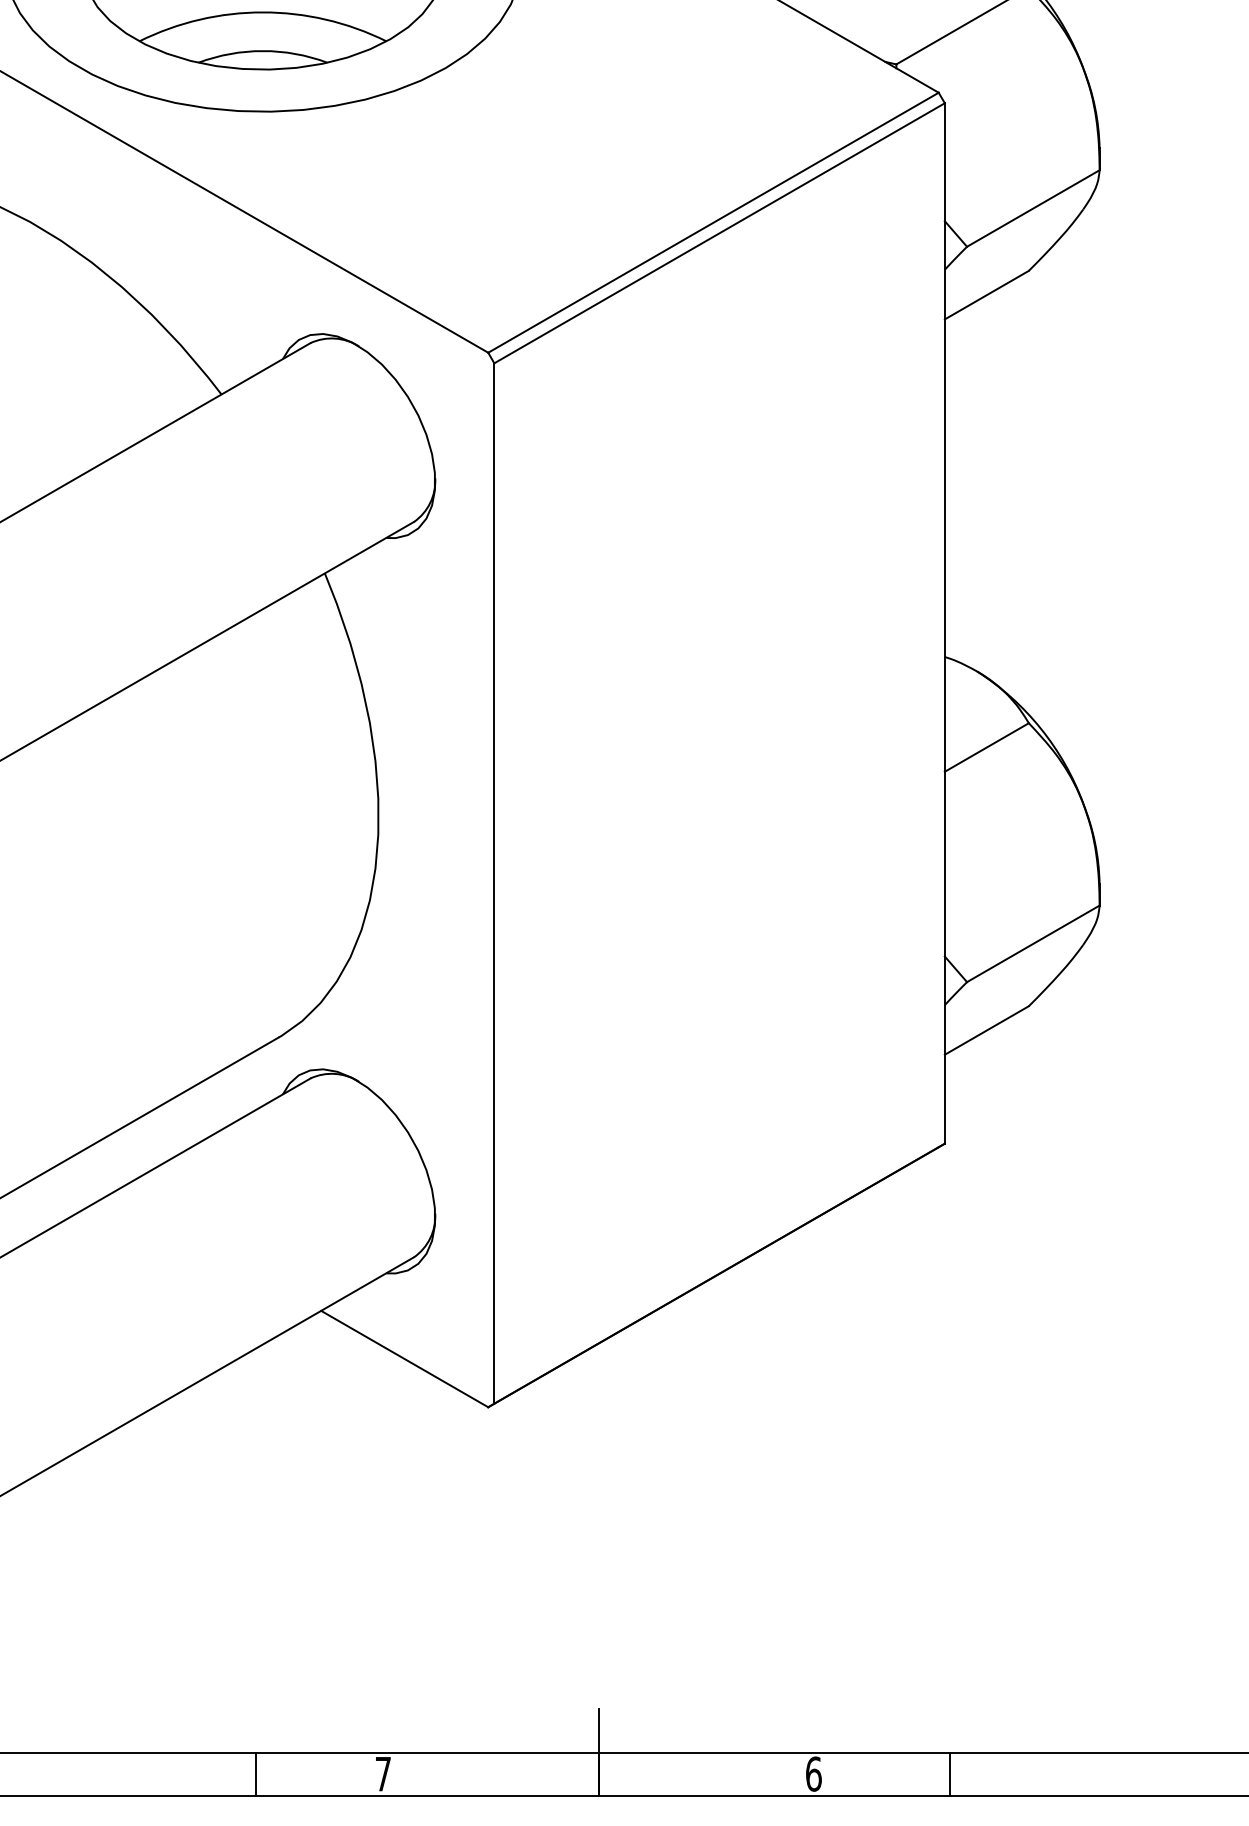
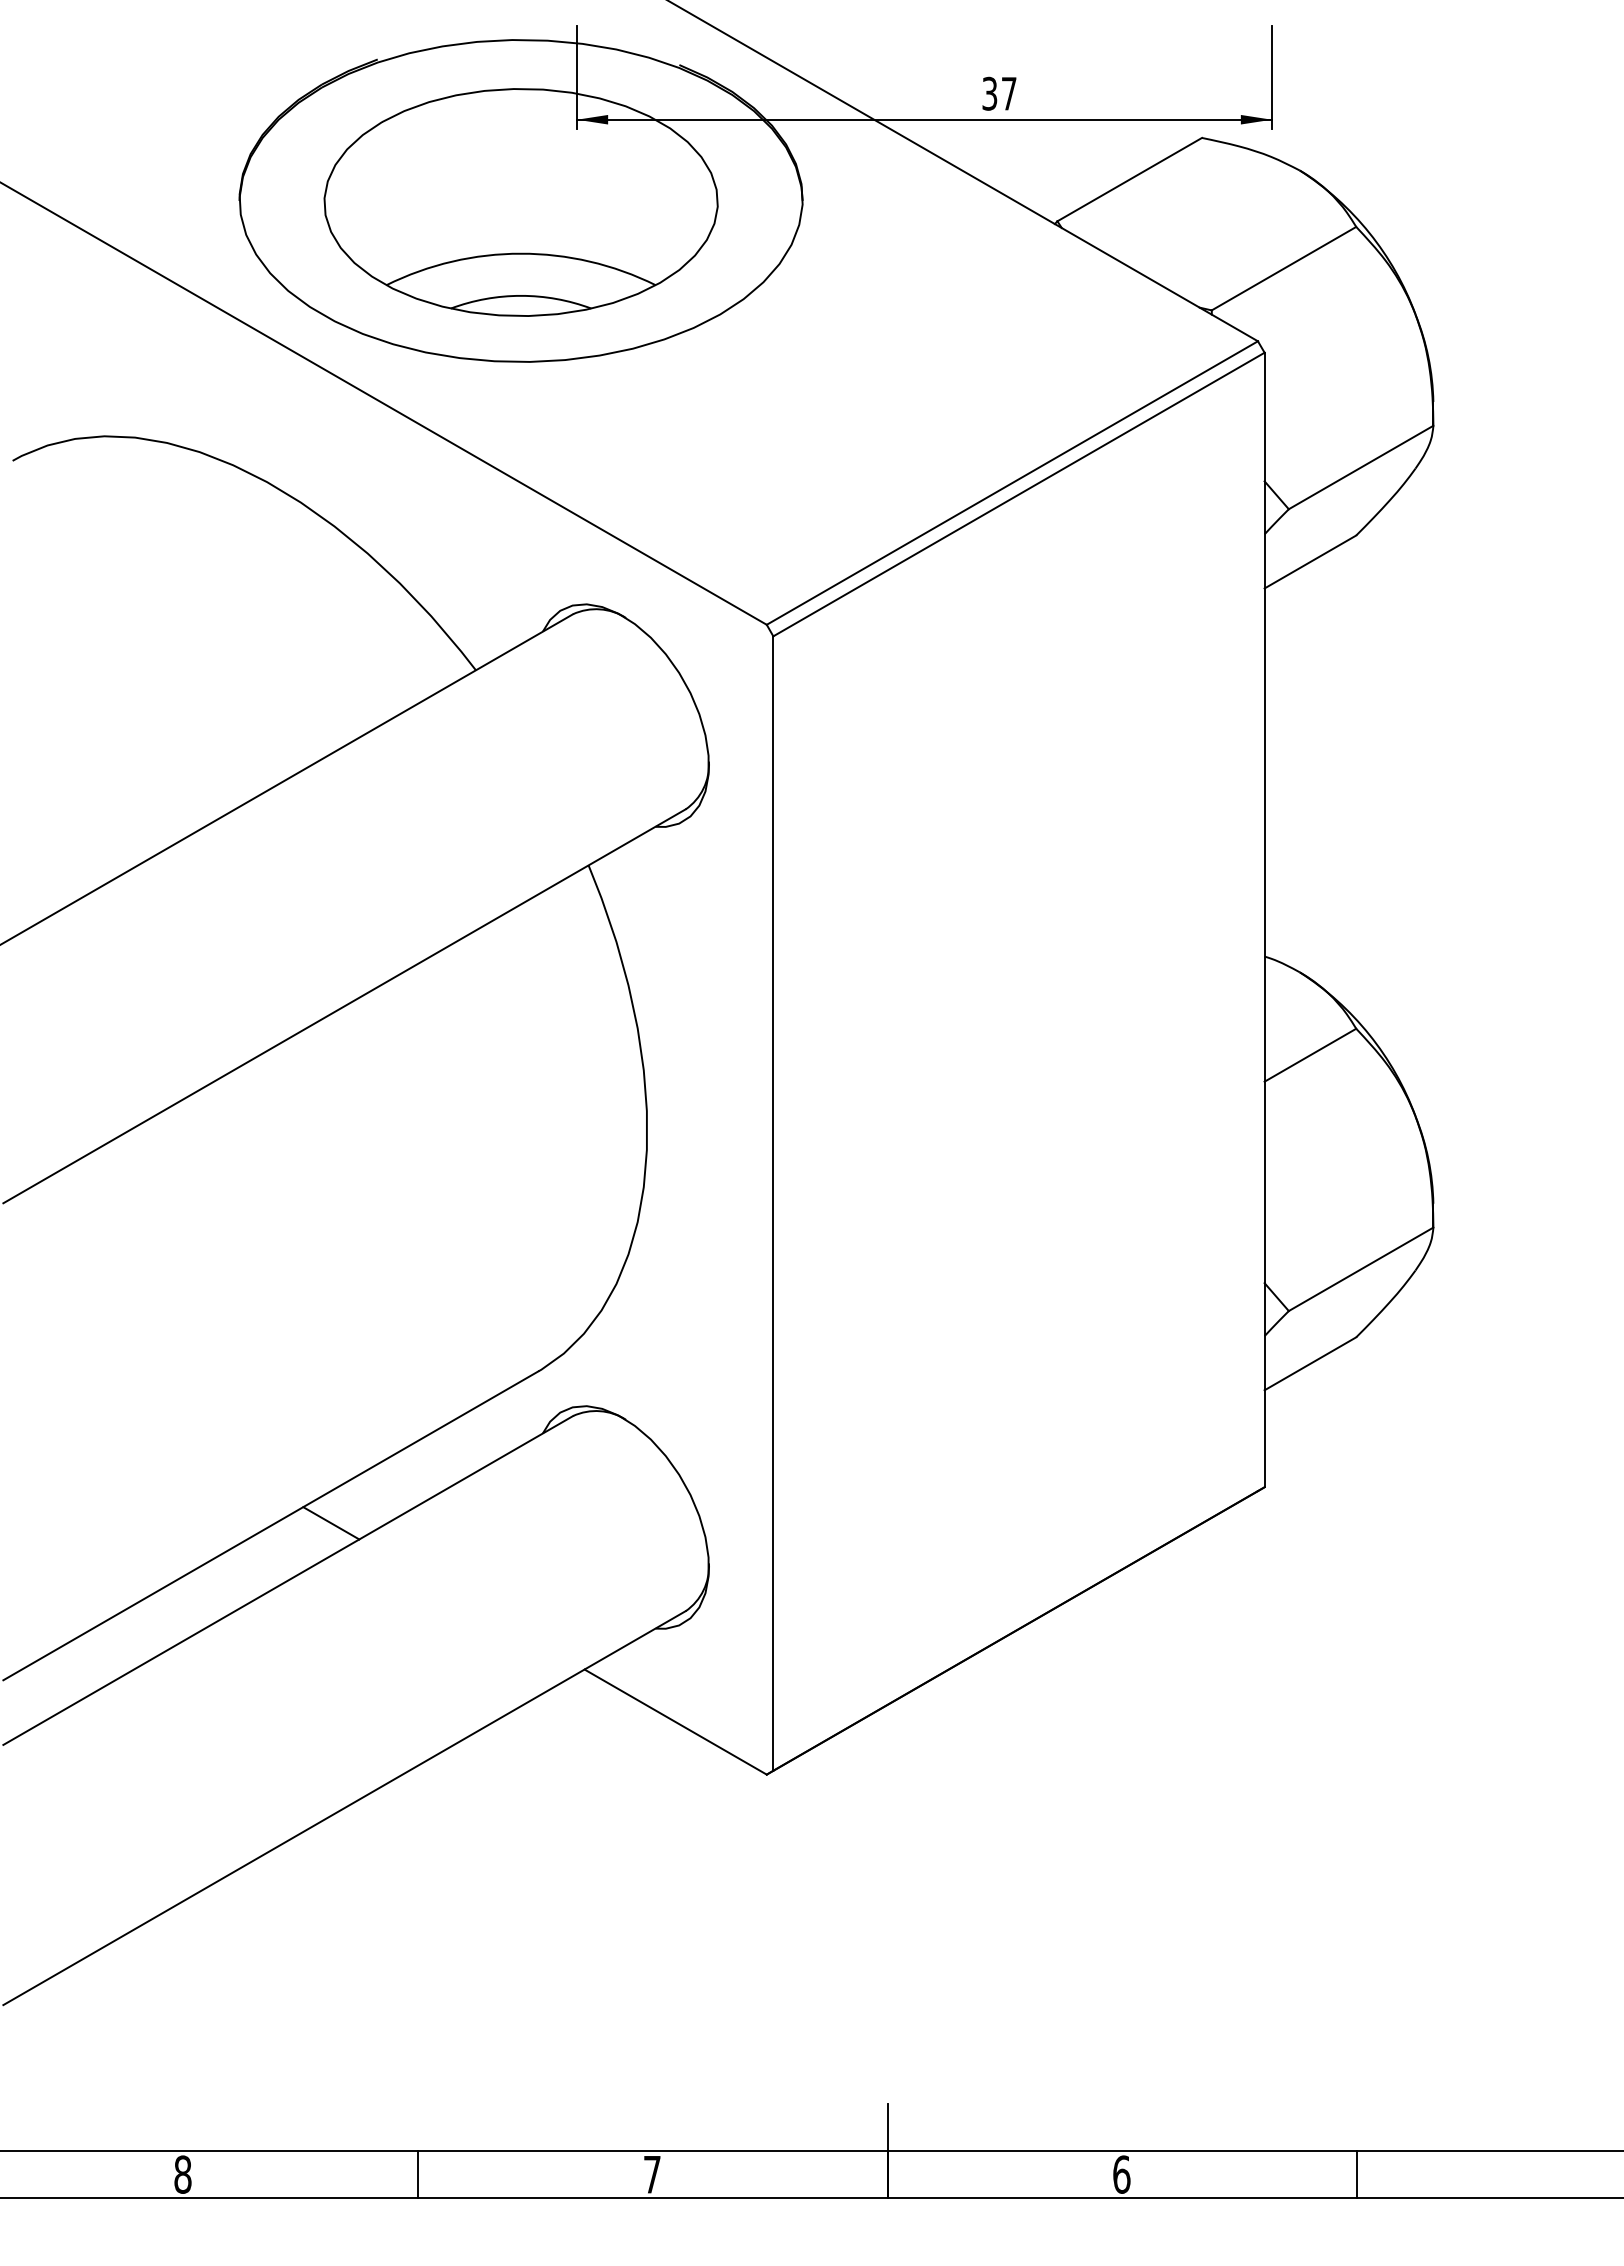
line: (89, 1176) -> (331, 1523), added
line: (255, 1773) -> (418, 2174), moved
line: (949, 1773) -> (1356, 2174), moved

